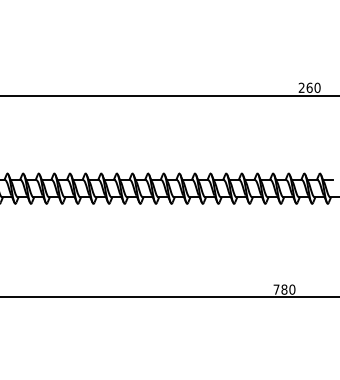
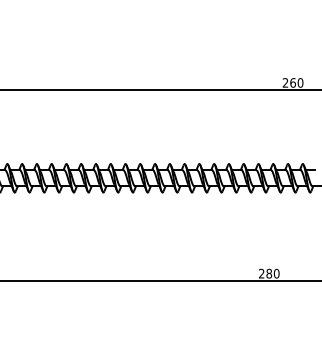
text: (276, 289) -> (261, 273), 780 -> 280

